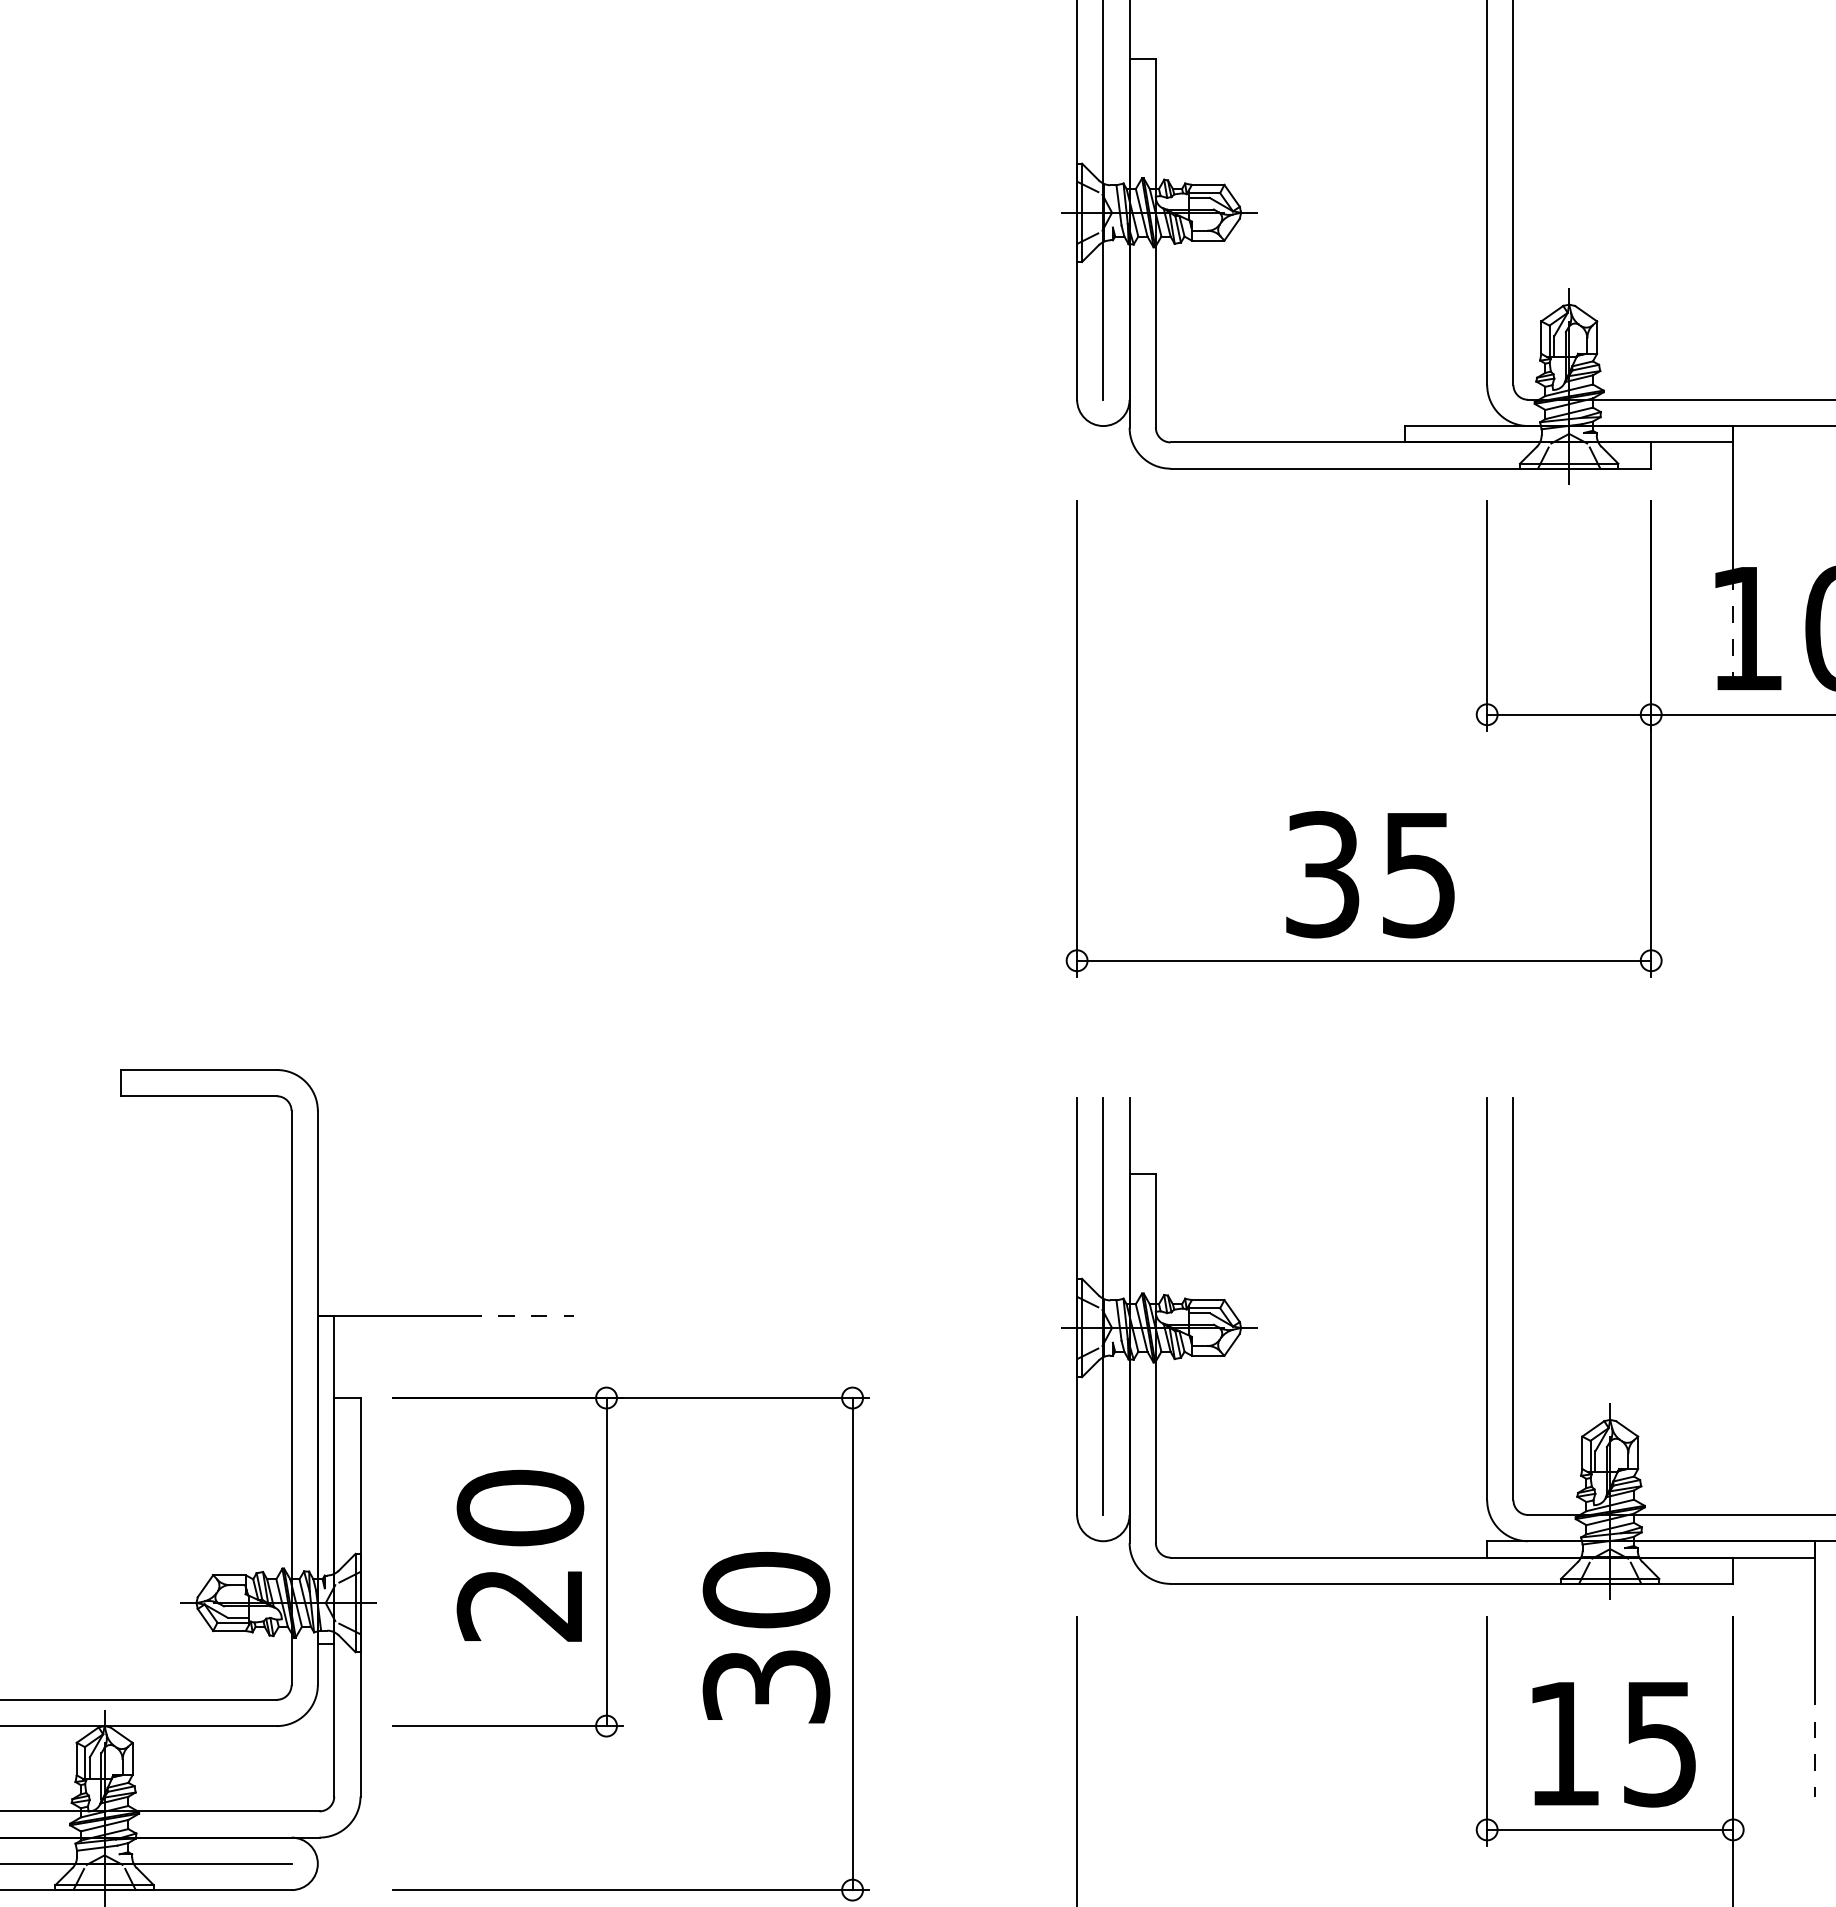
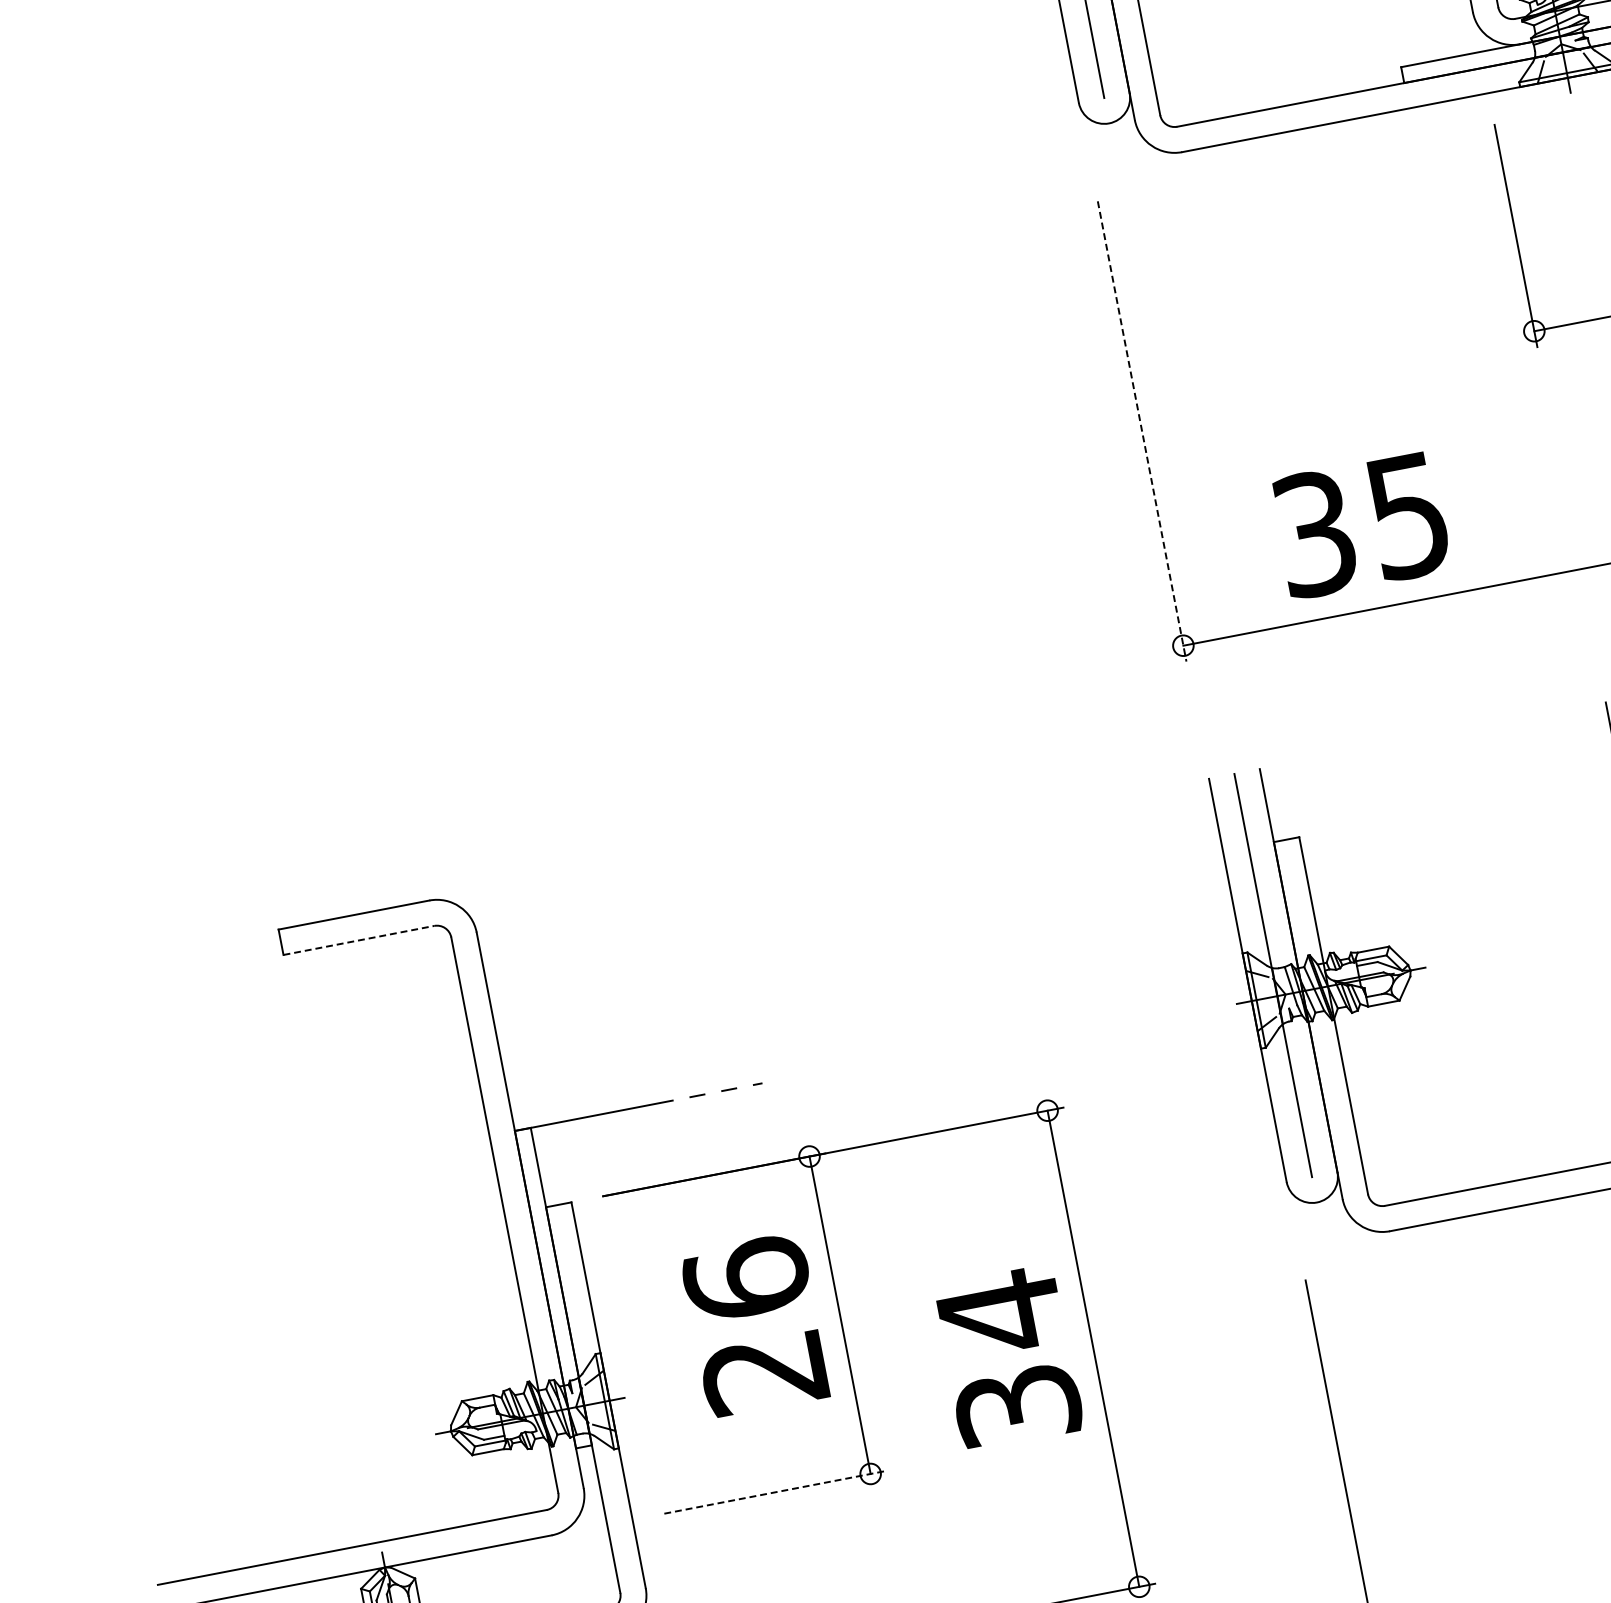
line: (1077, 739) -> (1142, 431), solid -> dashed
text: (1370, 874) -> (1361, 524), moved
line: (198, 1096) -> (358, 940), solid -> dashed
text: (520, 1507) -> (746, 1278), 20 -> 26
text: (766, 1590) -> (1000, 1312), 30 -> 34
line: (508, 1726) -> (775, 1492), solid -> dashed

